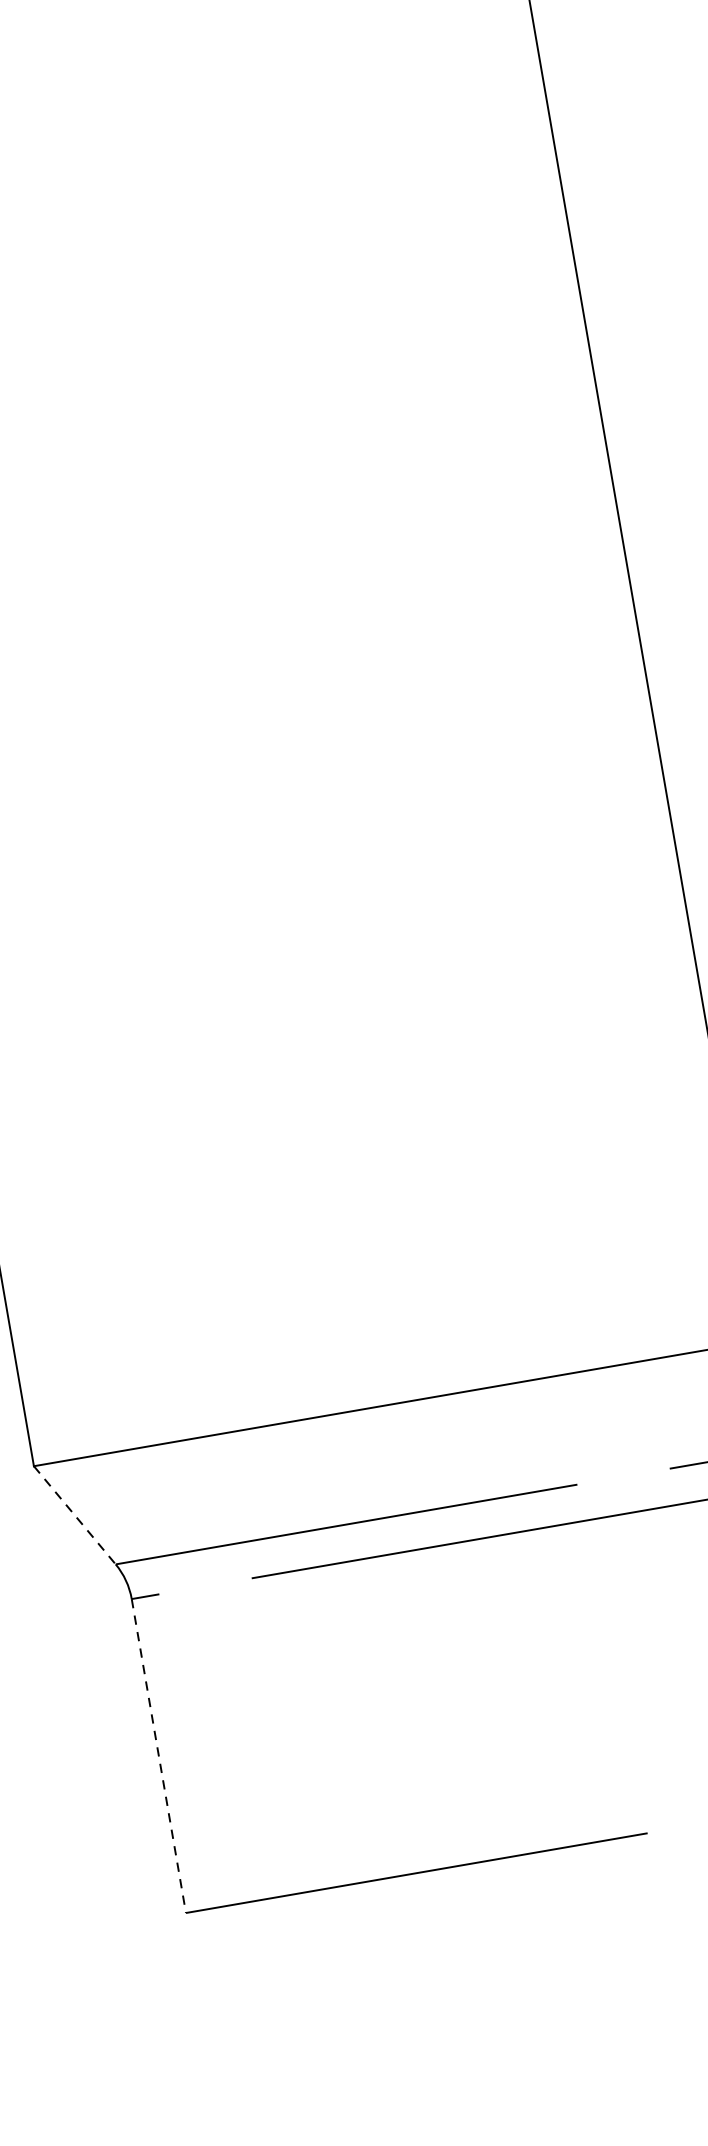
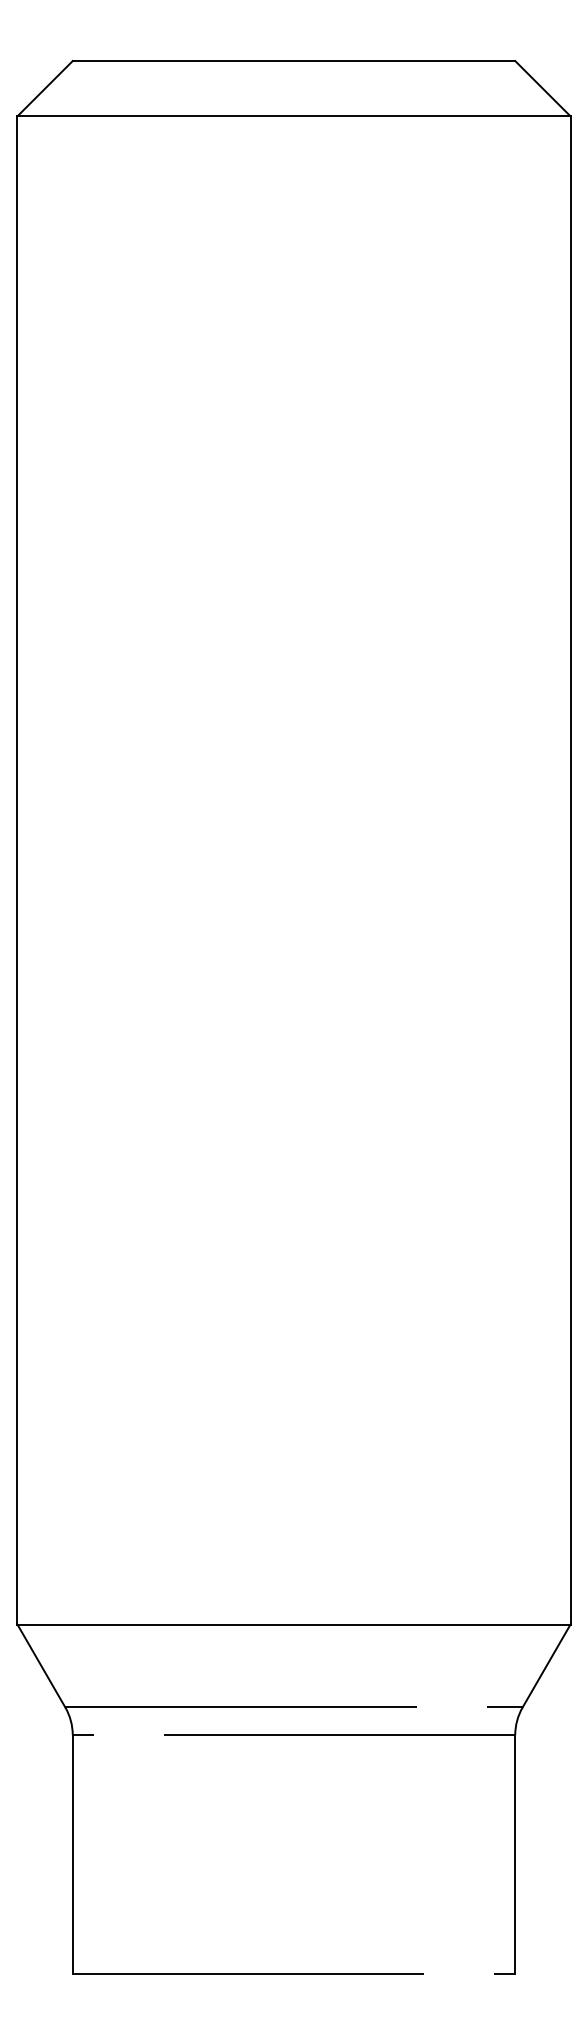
line: (74, 1514) -> (41, 1665), dashed -> solid
line: (158, 1757) -> (72, 1855), dashed -> solid

